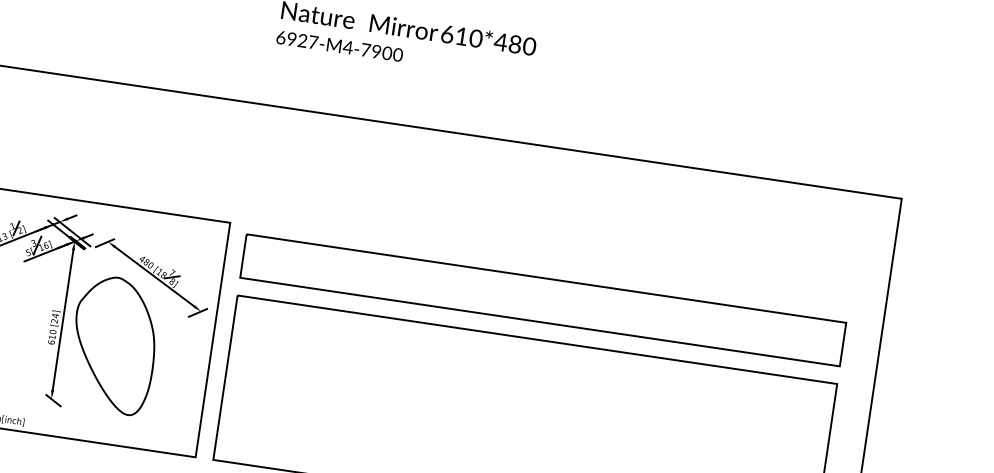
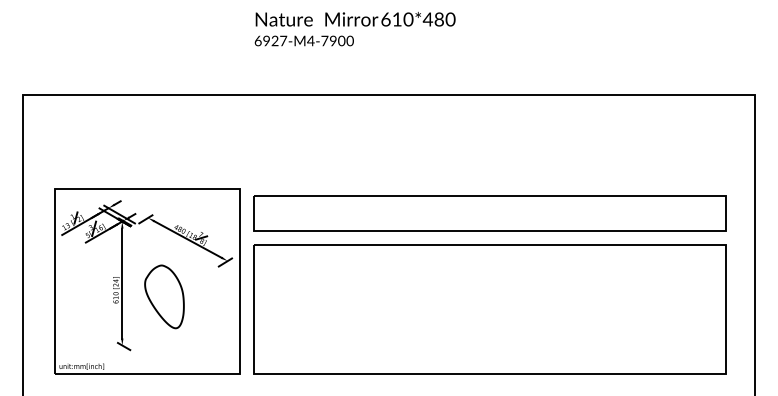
part: (114, 344) -> (164, 296), size x0.6

